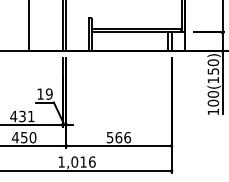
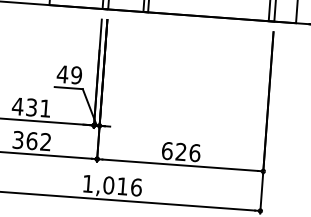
text: (40, 93) -> (62, 73), 19 -> 49
text: (23, 137) -> (30, 140), 450 -> 362
text: (114, 137) -> (174, 151), 566 -> 626

